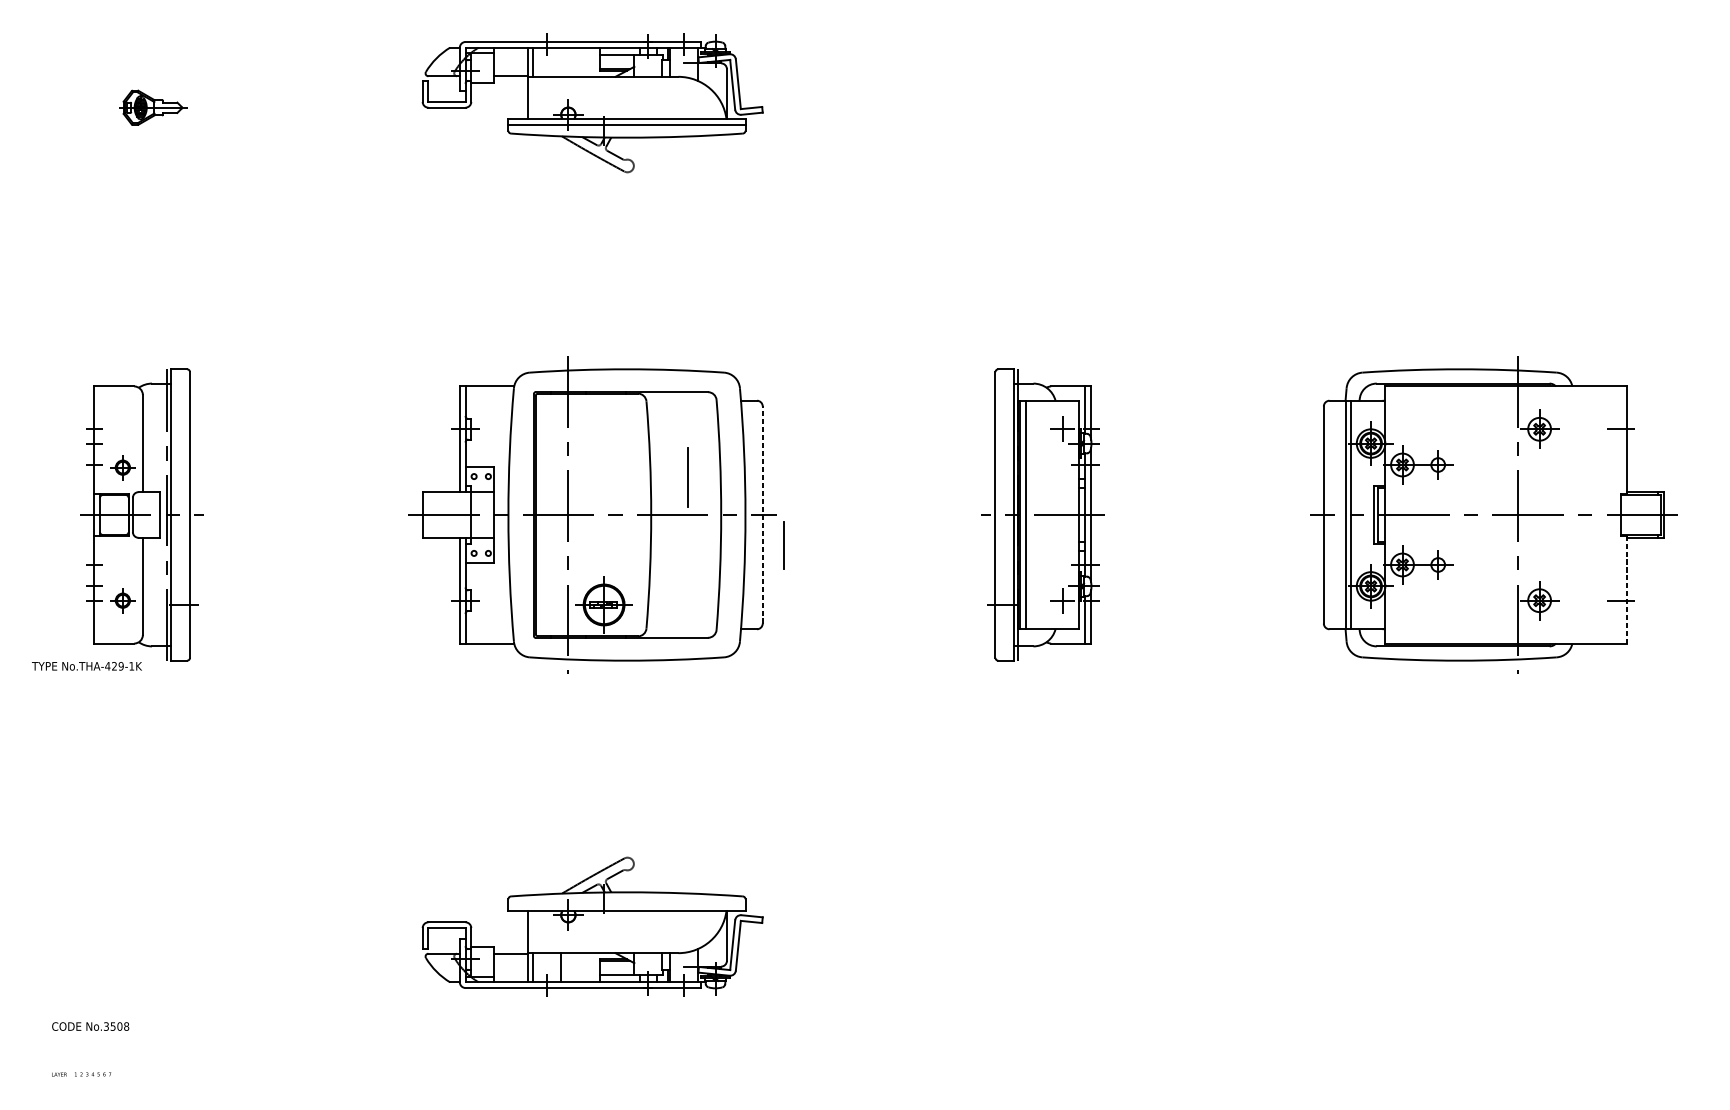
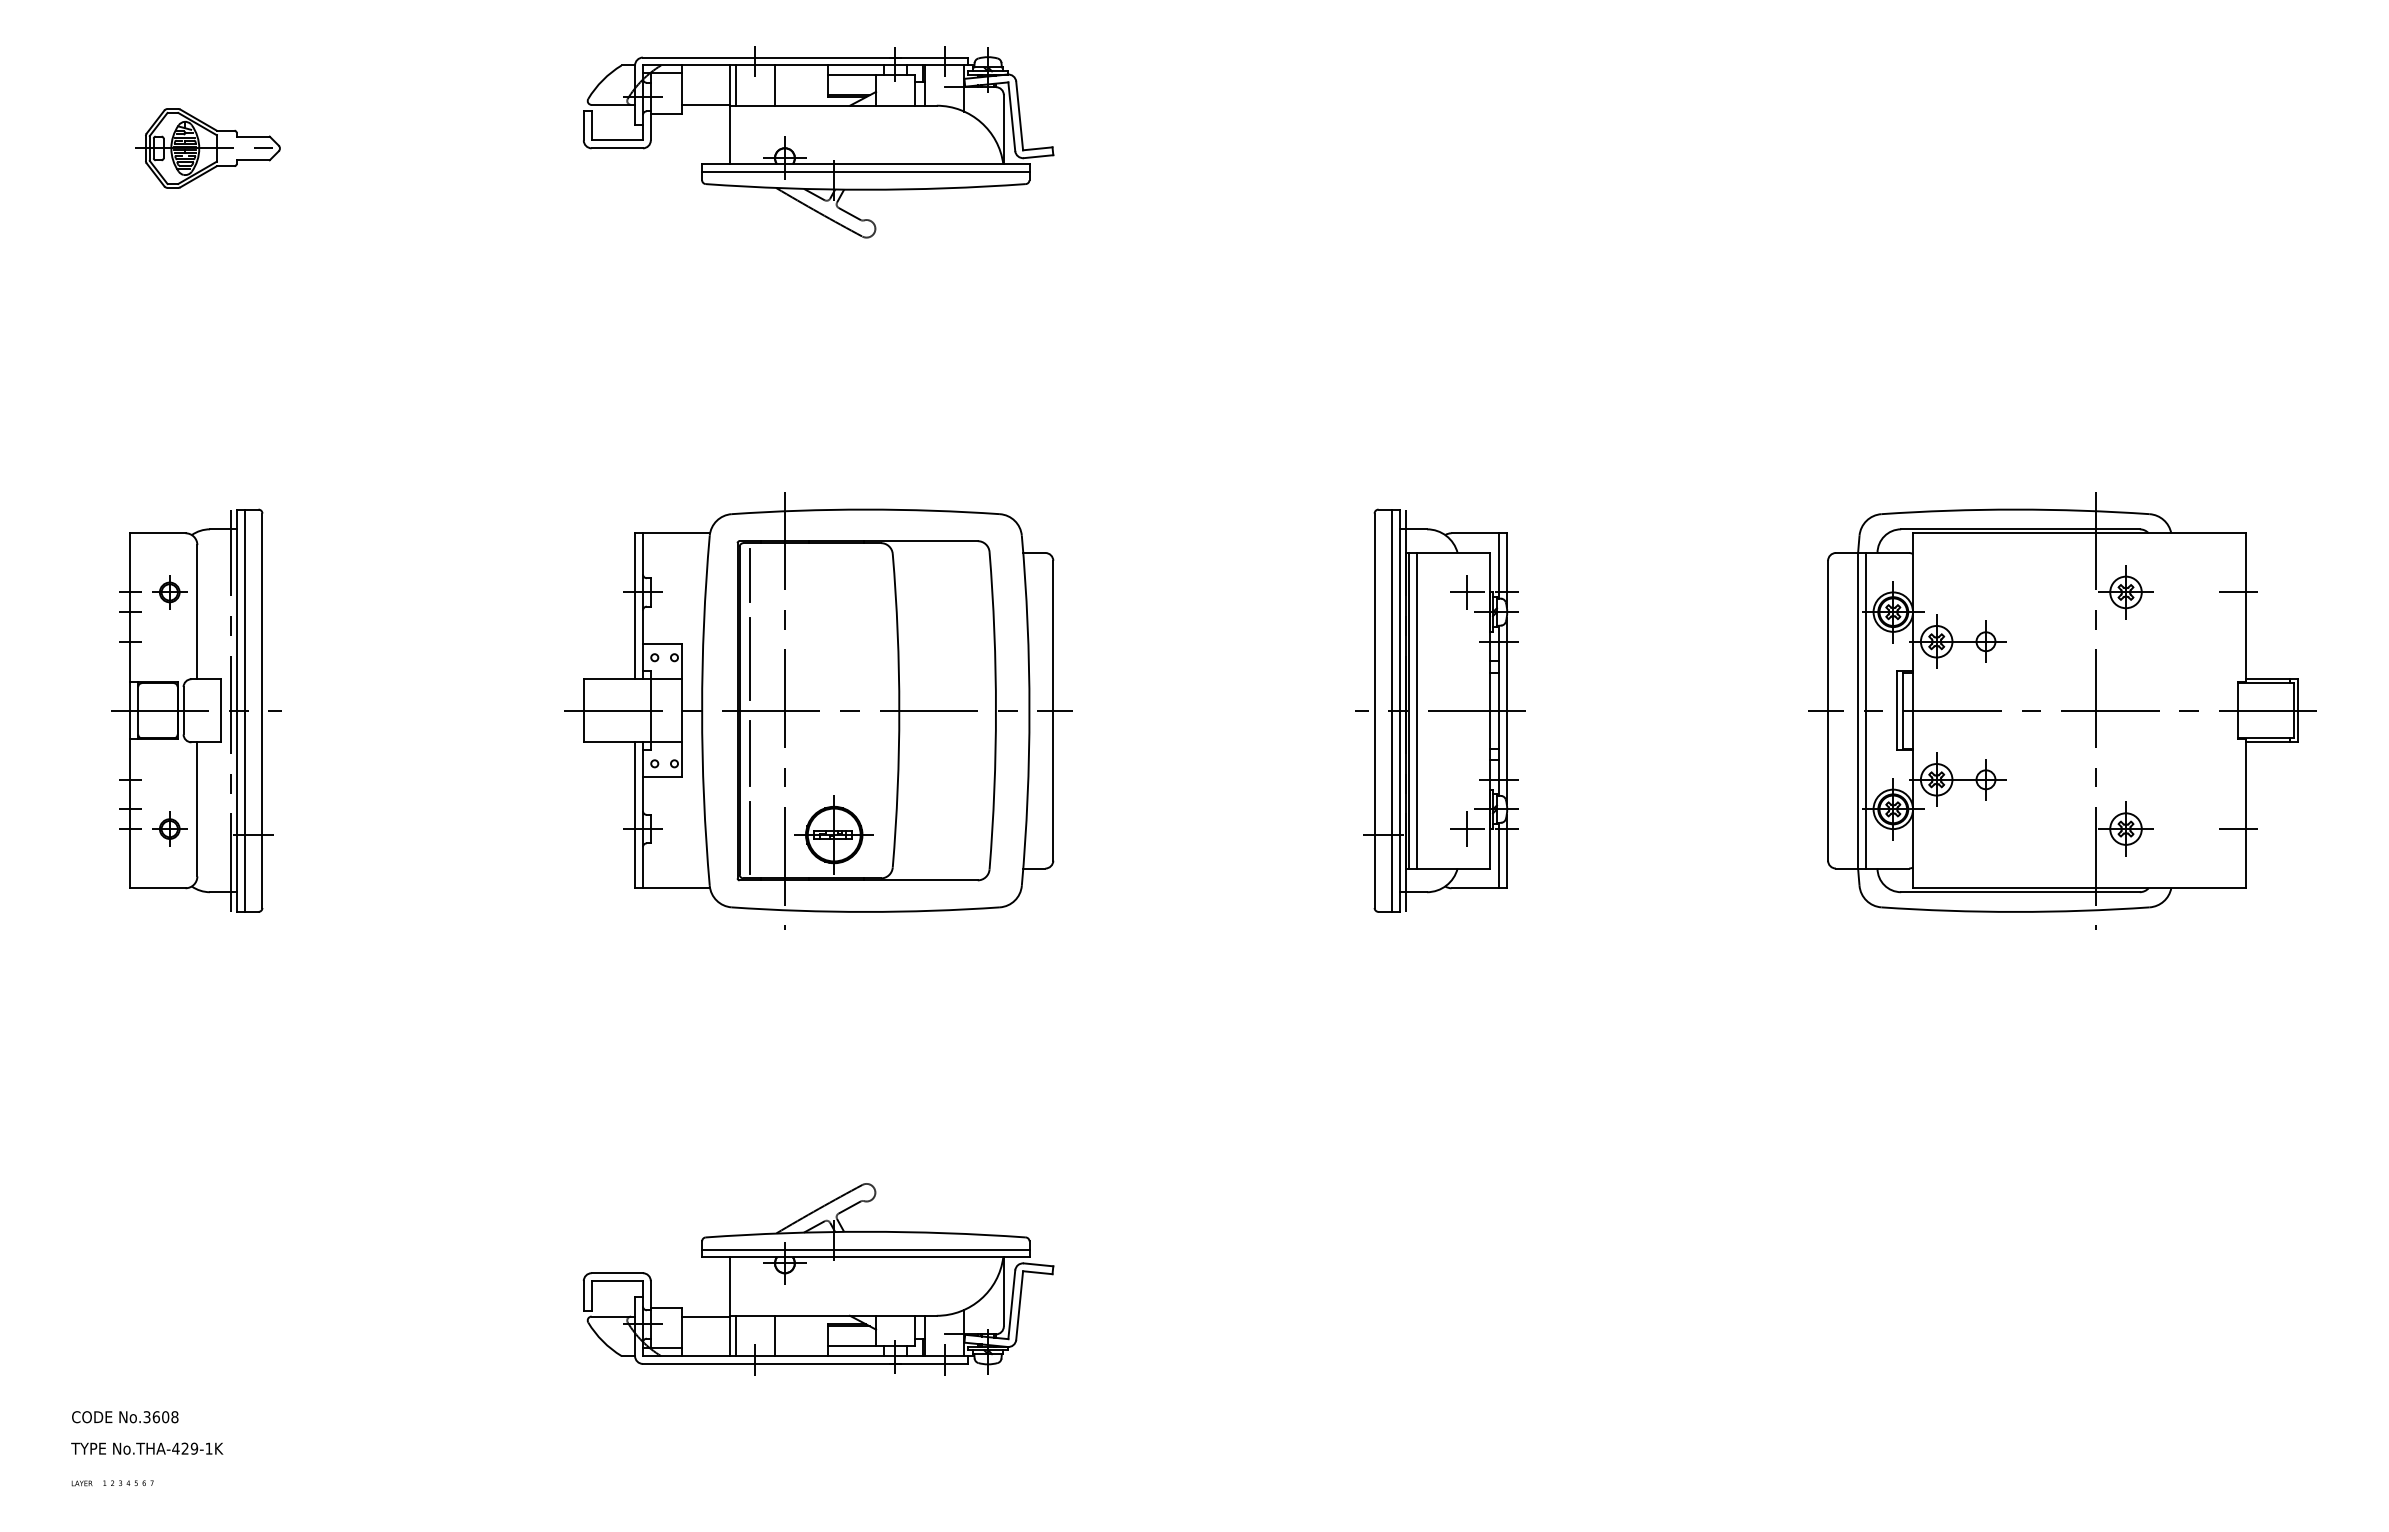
line: (561, 62) -> (775, 85), added
part: (150, 107) -> (207, 148), size x1.67
line: (542, 417) -> (749, 575), added
part: (122, 467) -> (169, 592), moved
line: (687, 477) -> (749, 658), moved
line: (177, 514) -> (244, 710), added
line: (762, 514) -> (1053, 710), dashed -> solid
line: (1008, 514) -> (1392, 710), added
line: (783, 545) -> (749, 753), moved
line: (1626, 589) -> (2246, 813), dashed -> solid
line: (542, 606) -> (749, 837), added
text: (87, 666) -> (147, 1448), moved
line: (626, 905) -> (865, 1249), added
text: (113, 1026) -> (156, 1417), No.3508 -> No.3608

